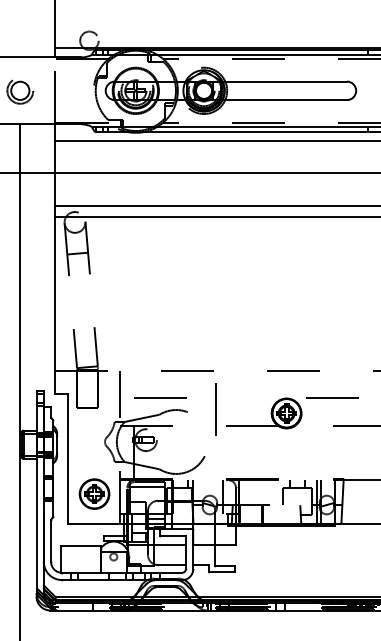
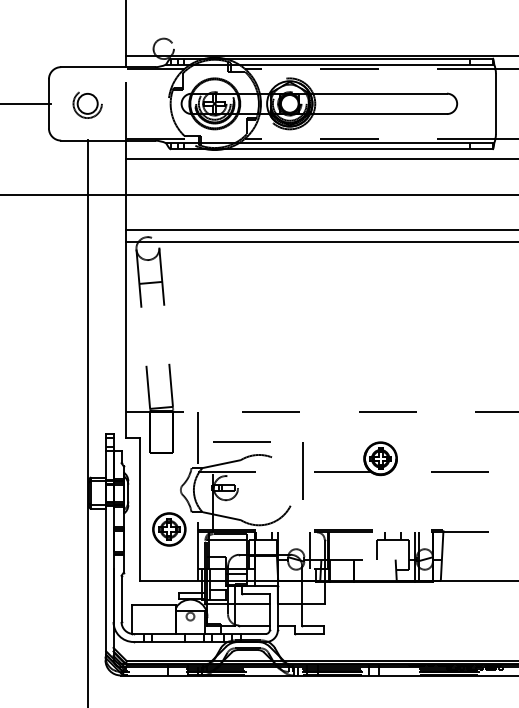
line: (331, 397) -> (430, 441), removed
line: (215, 408) -> (302, 470), moved
part: (94, 494) -> (169, 529), moved

